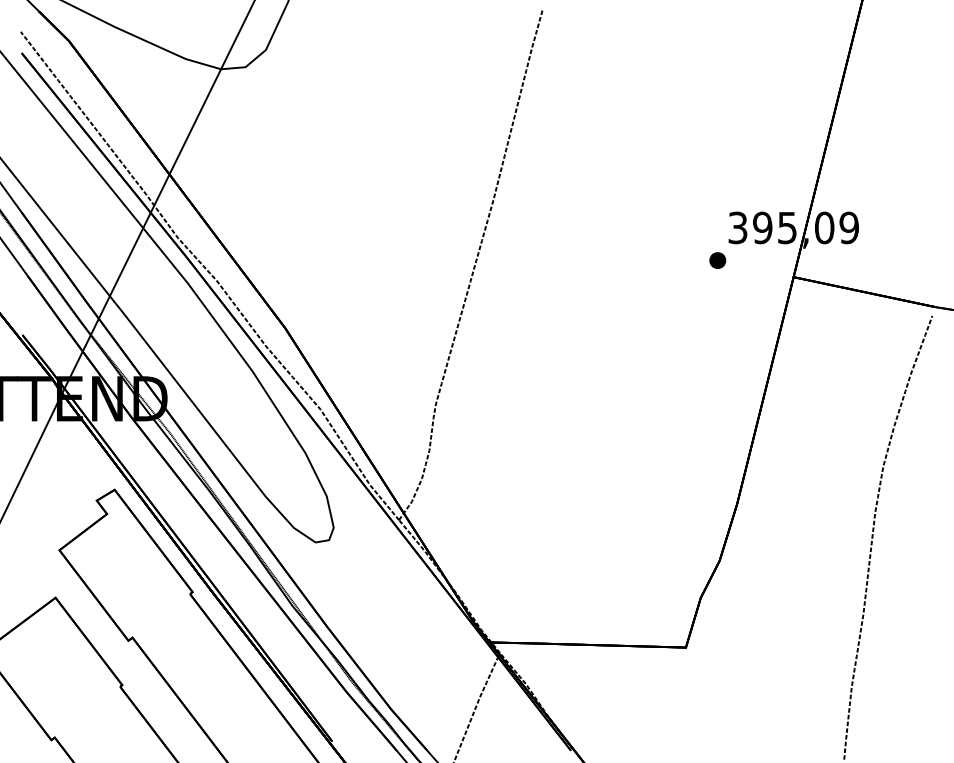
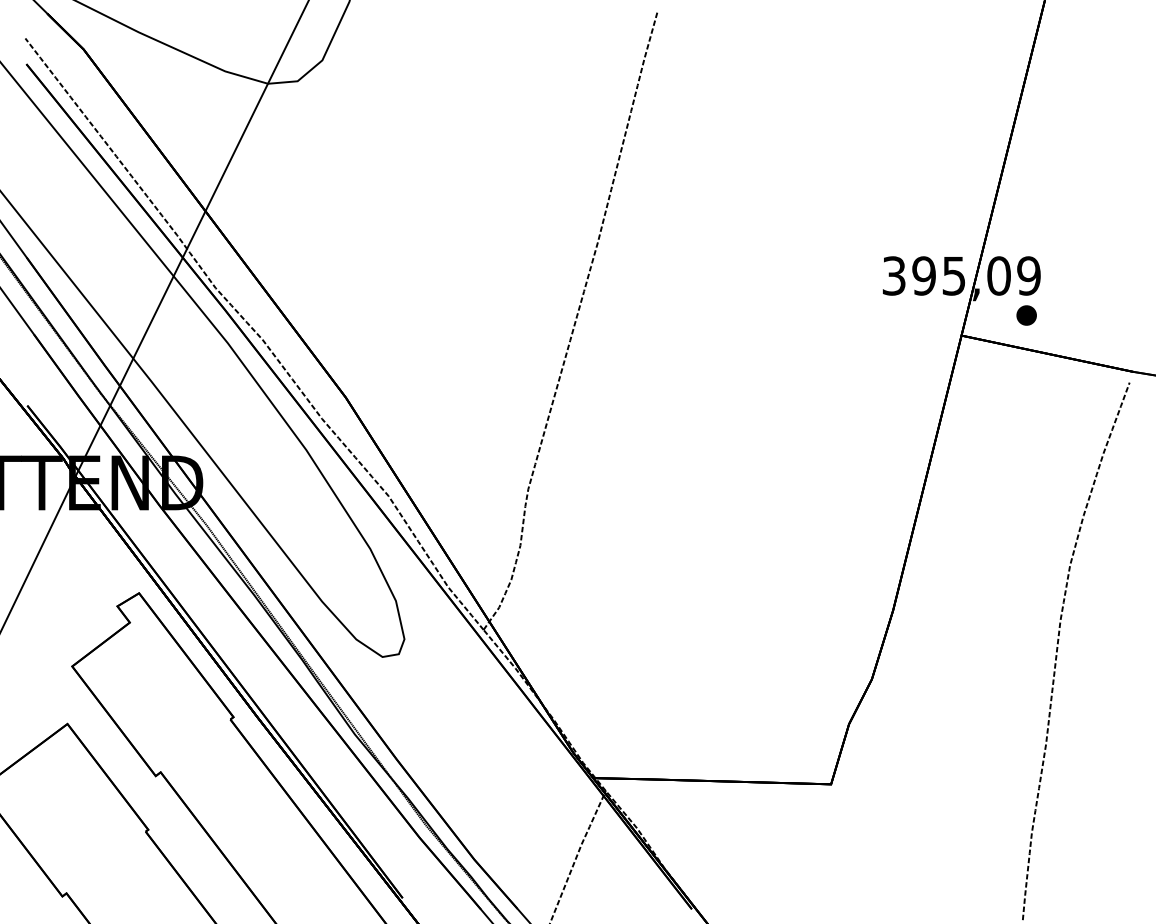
part: (717, 260) -> (1026, 315), moved

